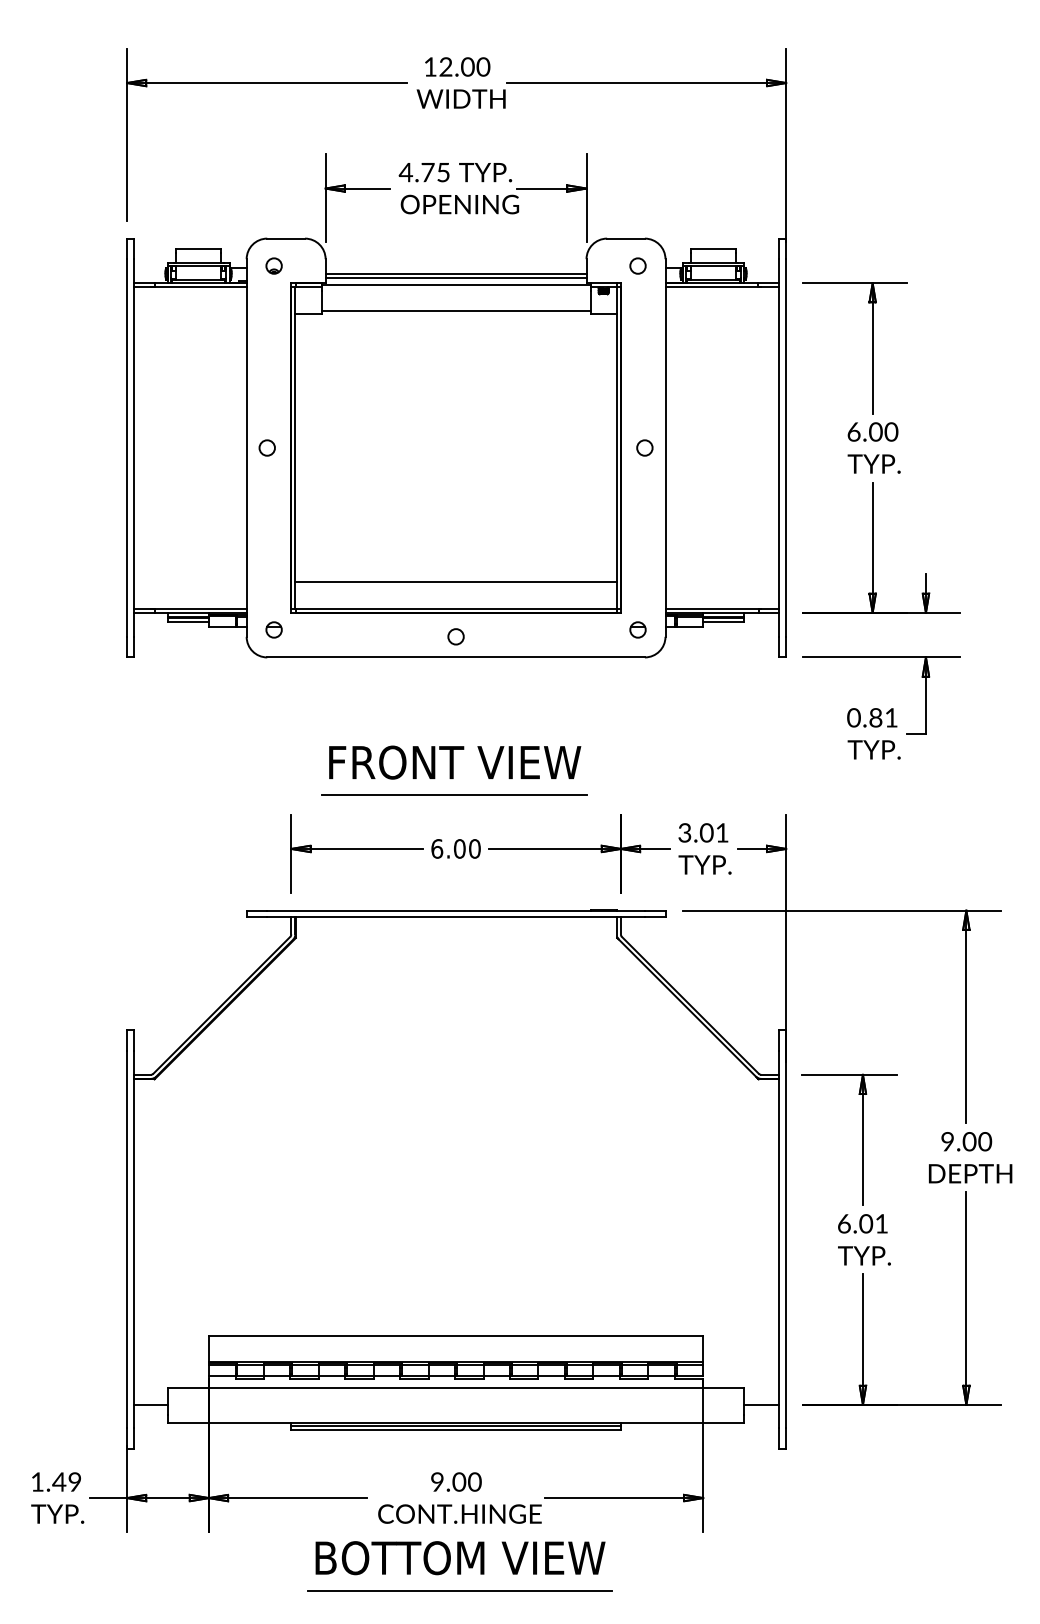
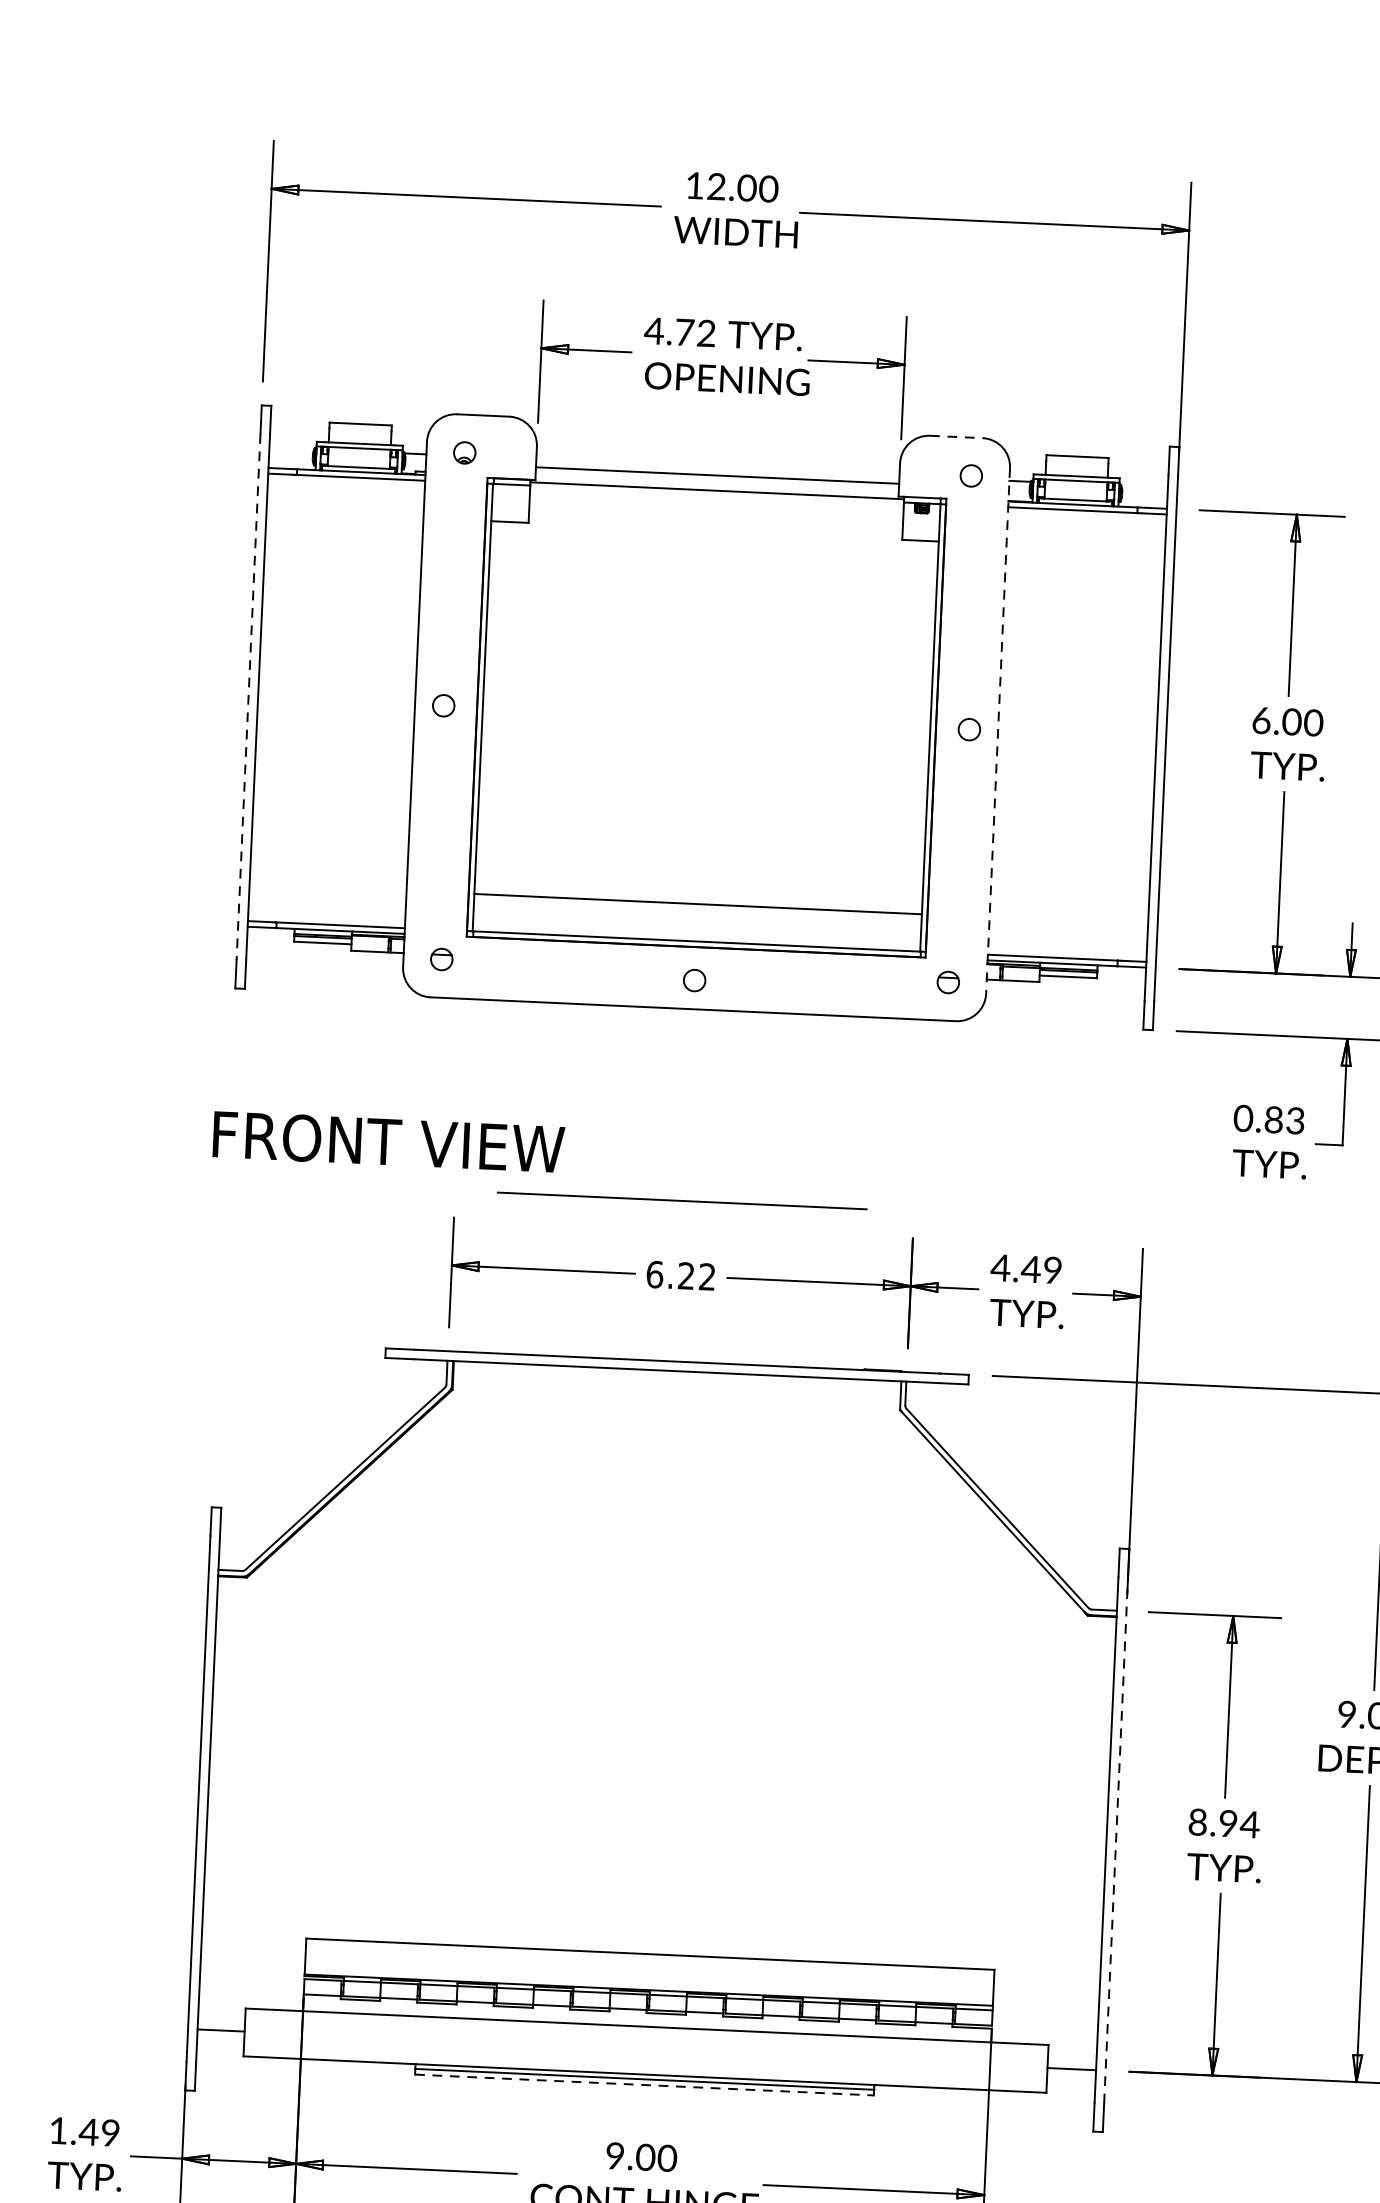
text: (443, 172) -> (706, 333), 4.75 -> 4.72
line: (626, 238) -> (957, 436), solid -> dashed
line: (455, 278) -> (716, 481), removed
line: (456, 310) -> (715, 526), removed
line: (127, 448) -> (249, 697), solid -> dashed
line: (665, 448) -> (998, 731), solid -> dashed
text: (891, 717) -> (1295, 1120), 0.81 -> 0.83
text: (455, 762) -> (389, 1142), moved
text: (702, 832) -> (1025, 1268), 3.01 -> 4.49
text: (467, 848) -> (697, 1275), 6.00 -> 6.22
text: (862, 1223) -> (1223, 1822), 6.01 -> 8.94
line: (786, 1239) -> (1116, 1840), solid -> dashed
line: (456, 1430) -> (645, 2085), solid -> dashed

